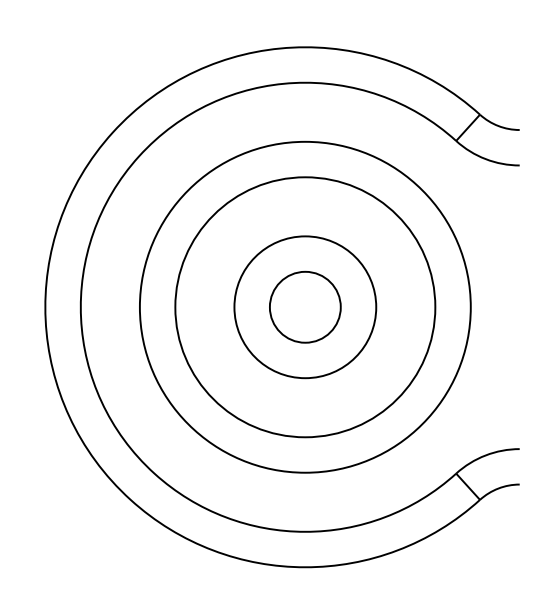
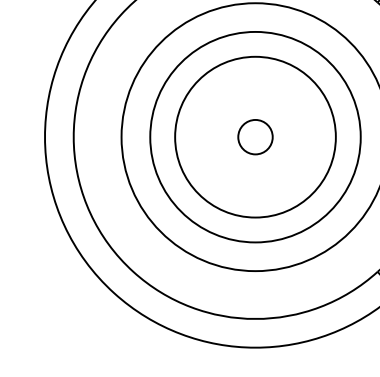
circle: (304, 306) -> (254, 136), size x0.6
circle: (305, 307) -> (255, 137), size x1.4

